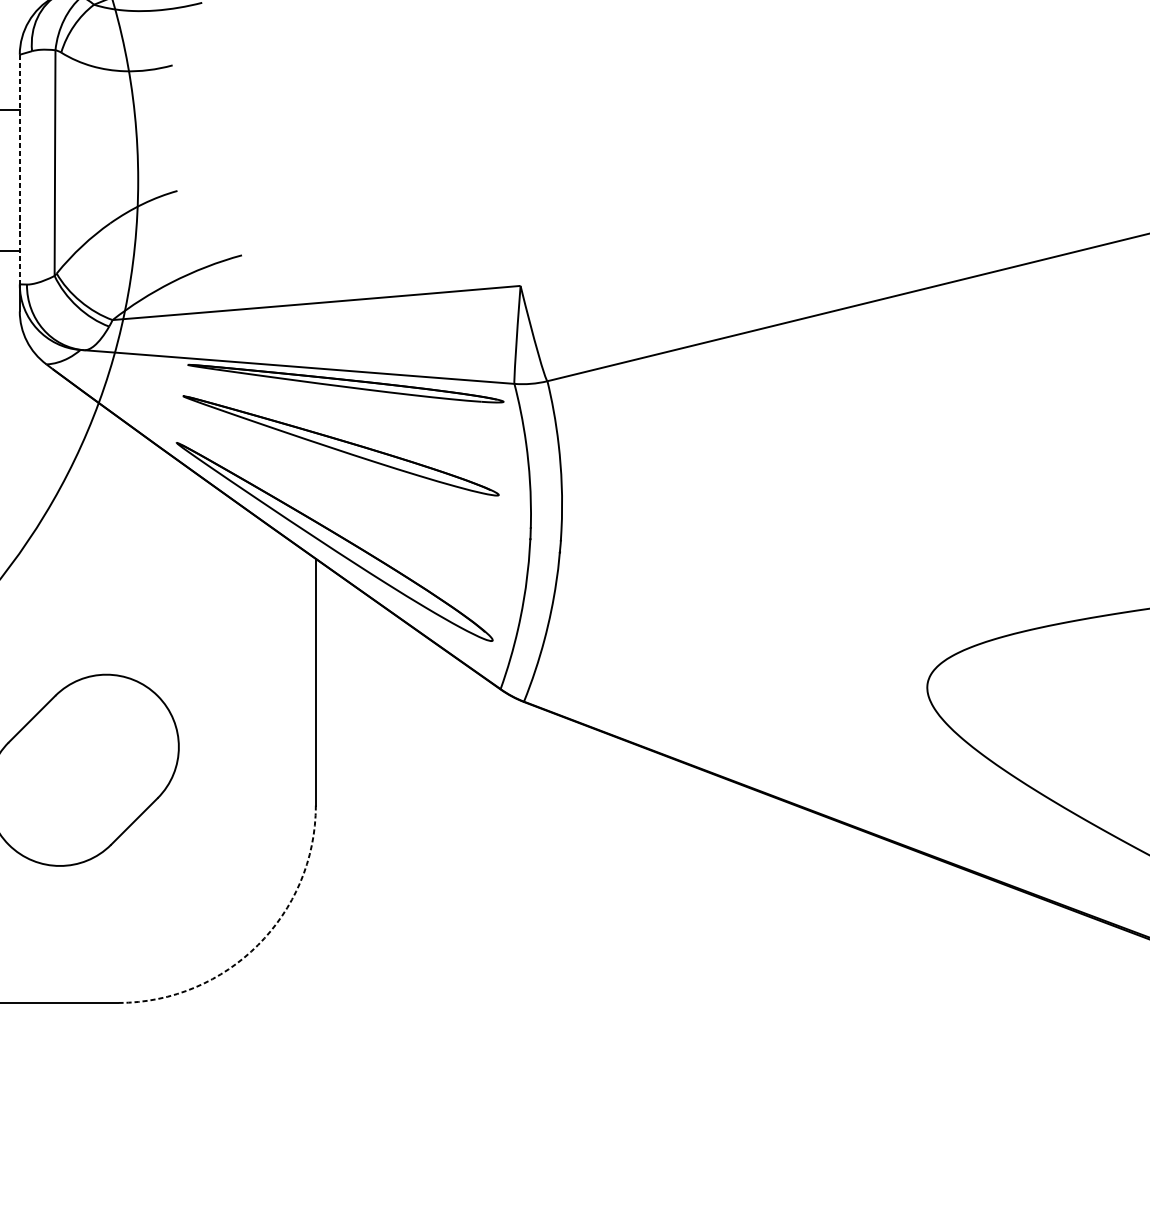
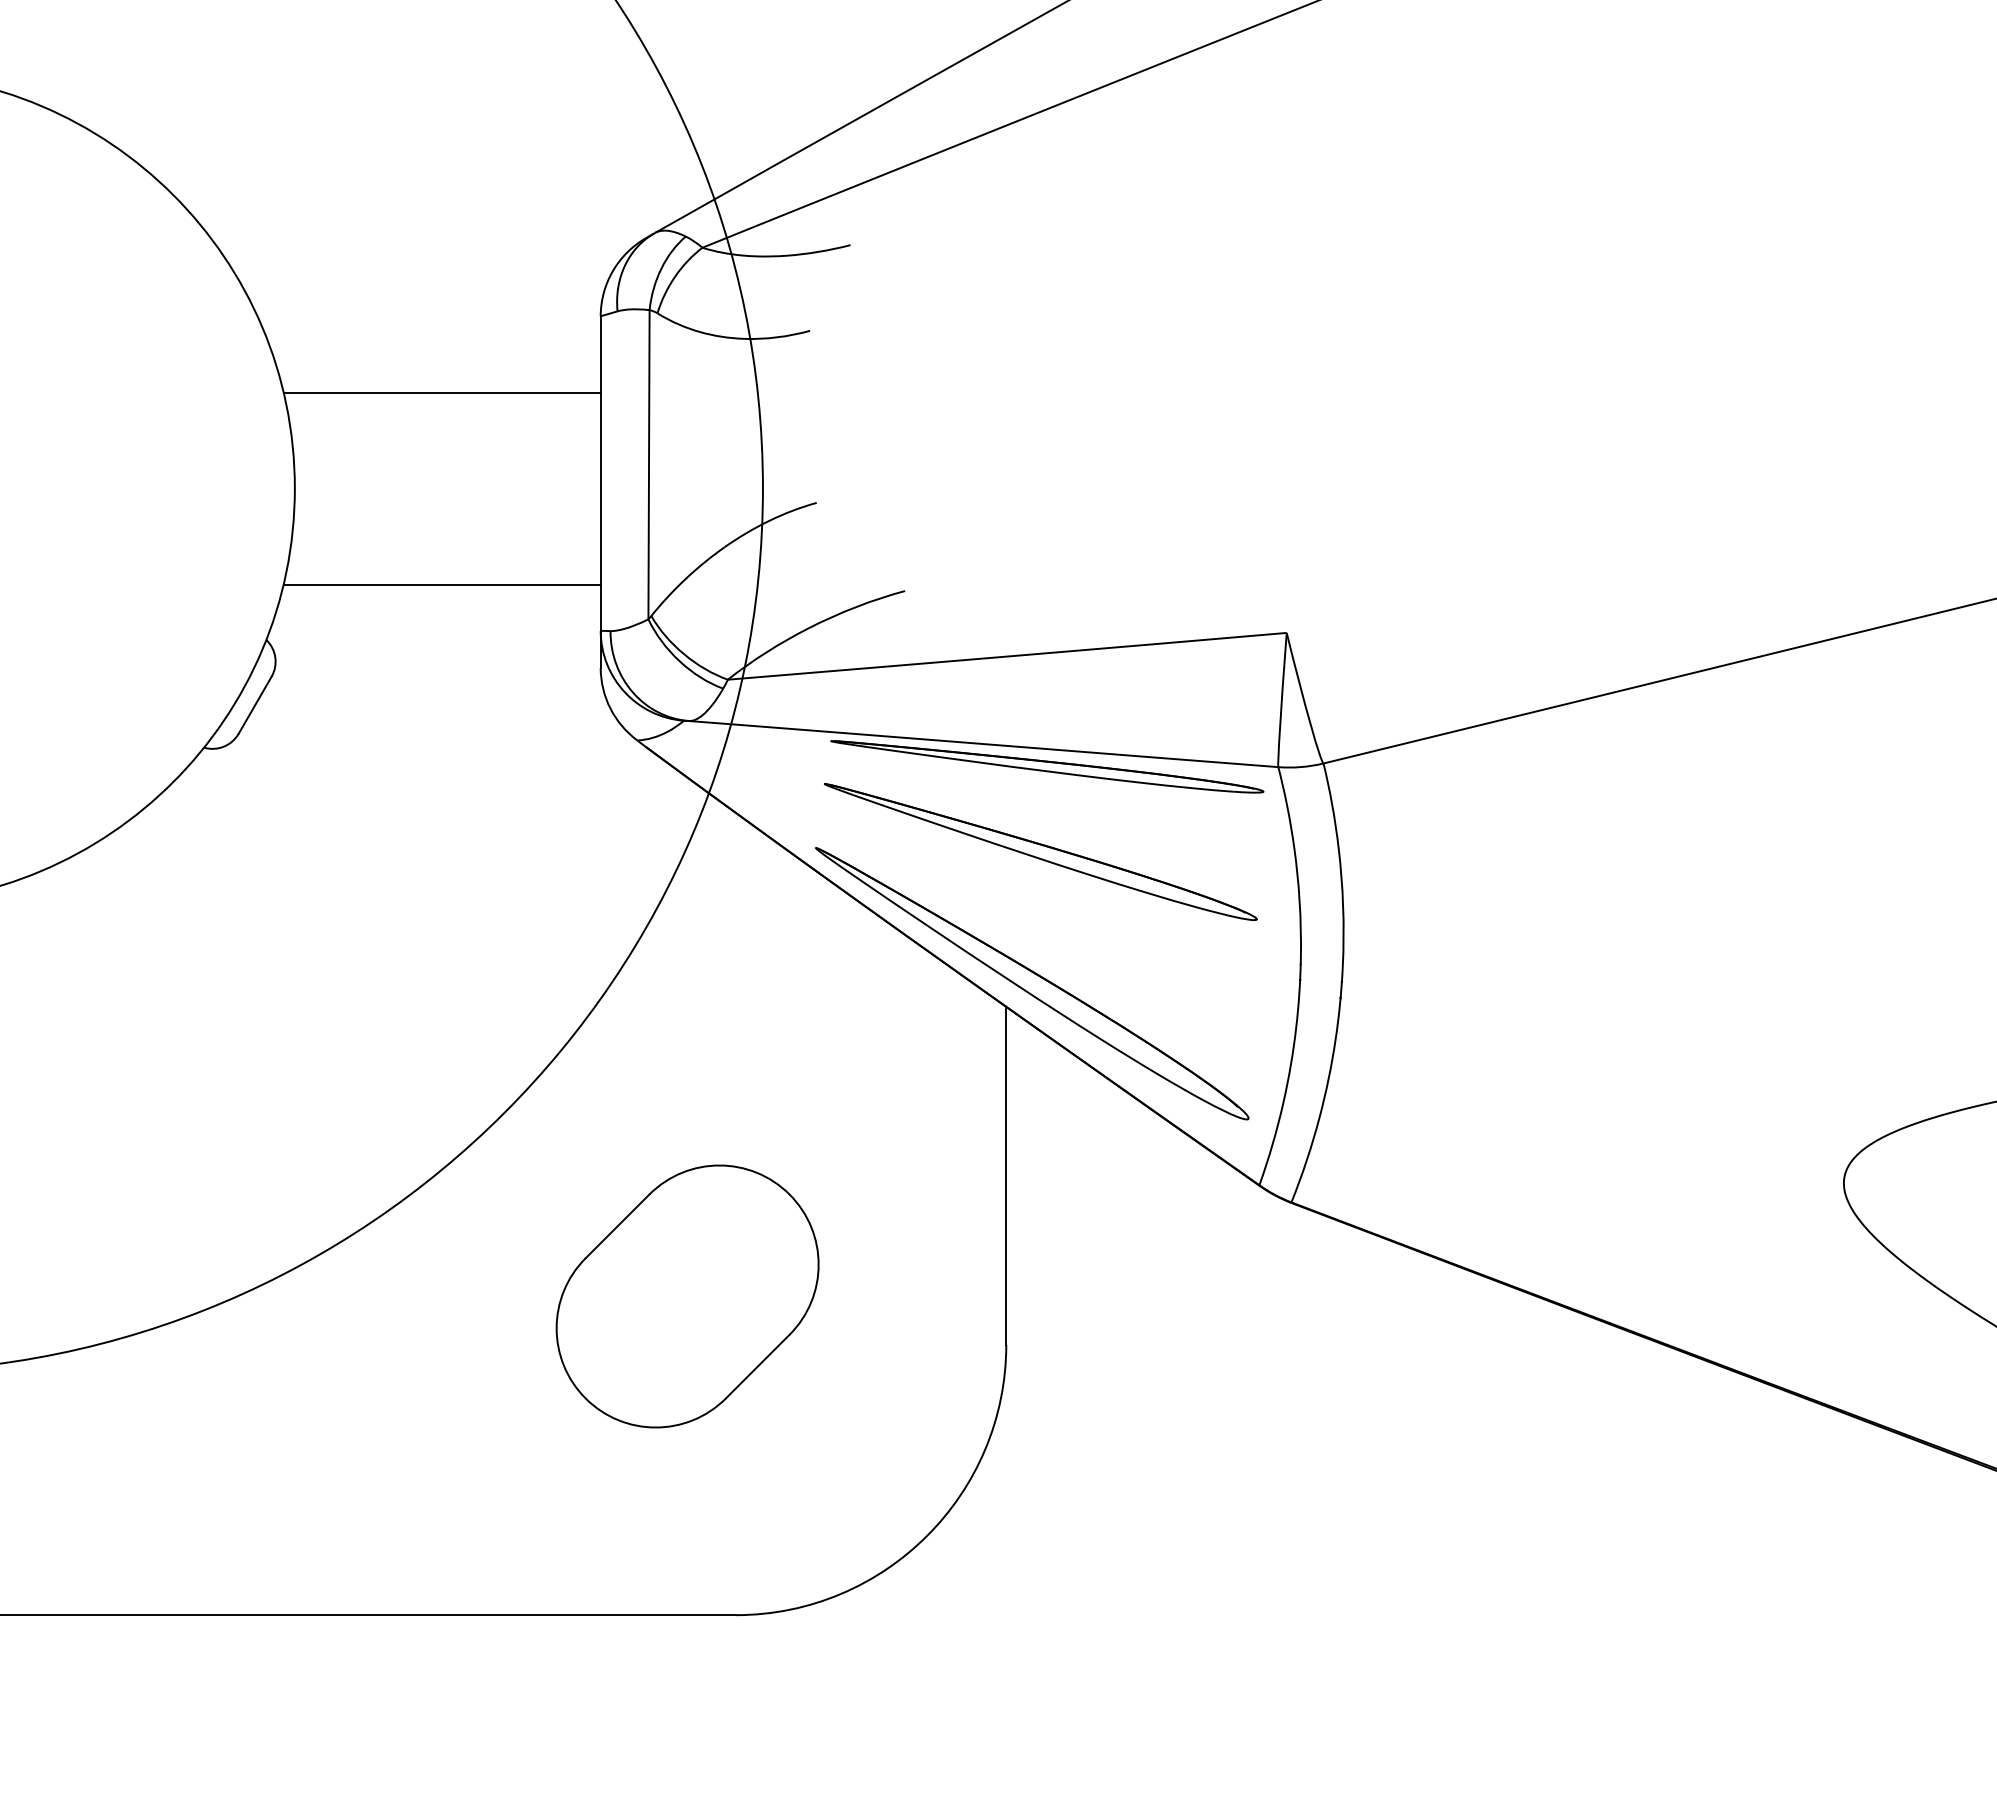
line: (19, 170) -> (600, 474), dashed -> solid
arc: (258, 944) -> (927, 1535), dashed -> solid

